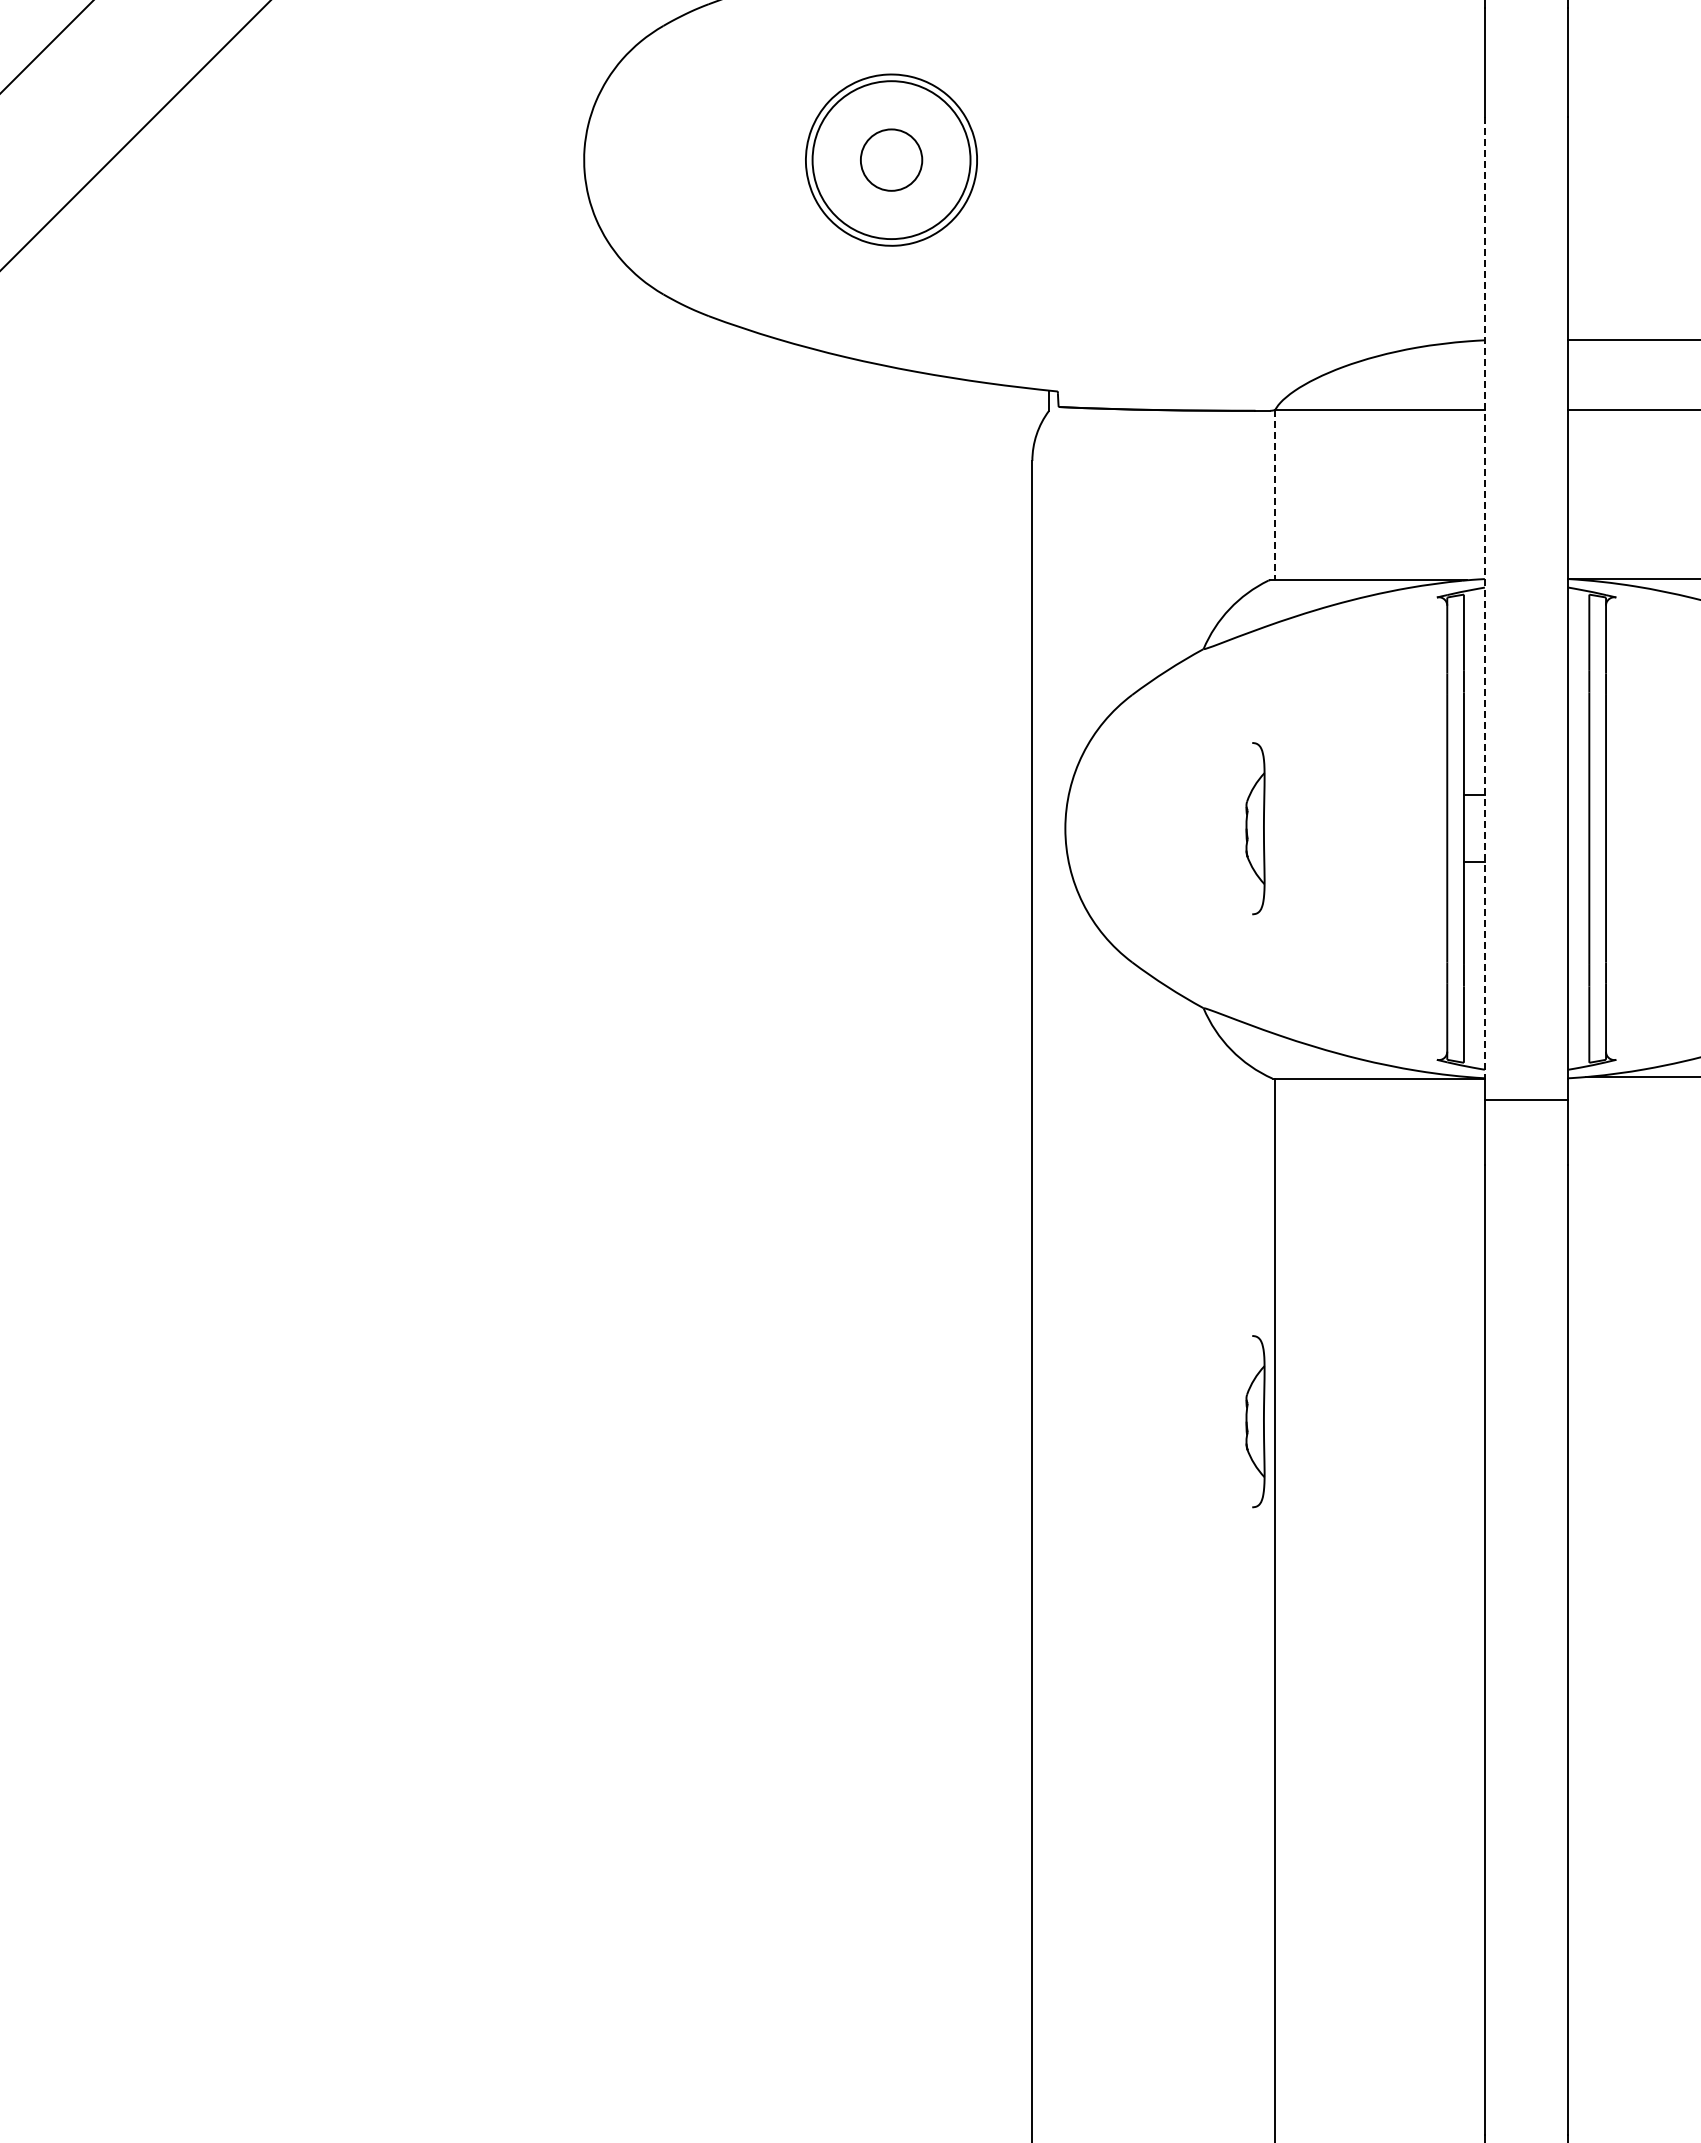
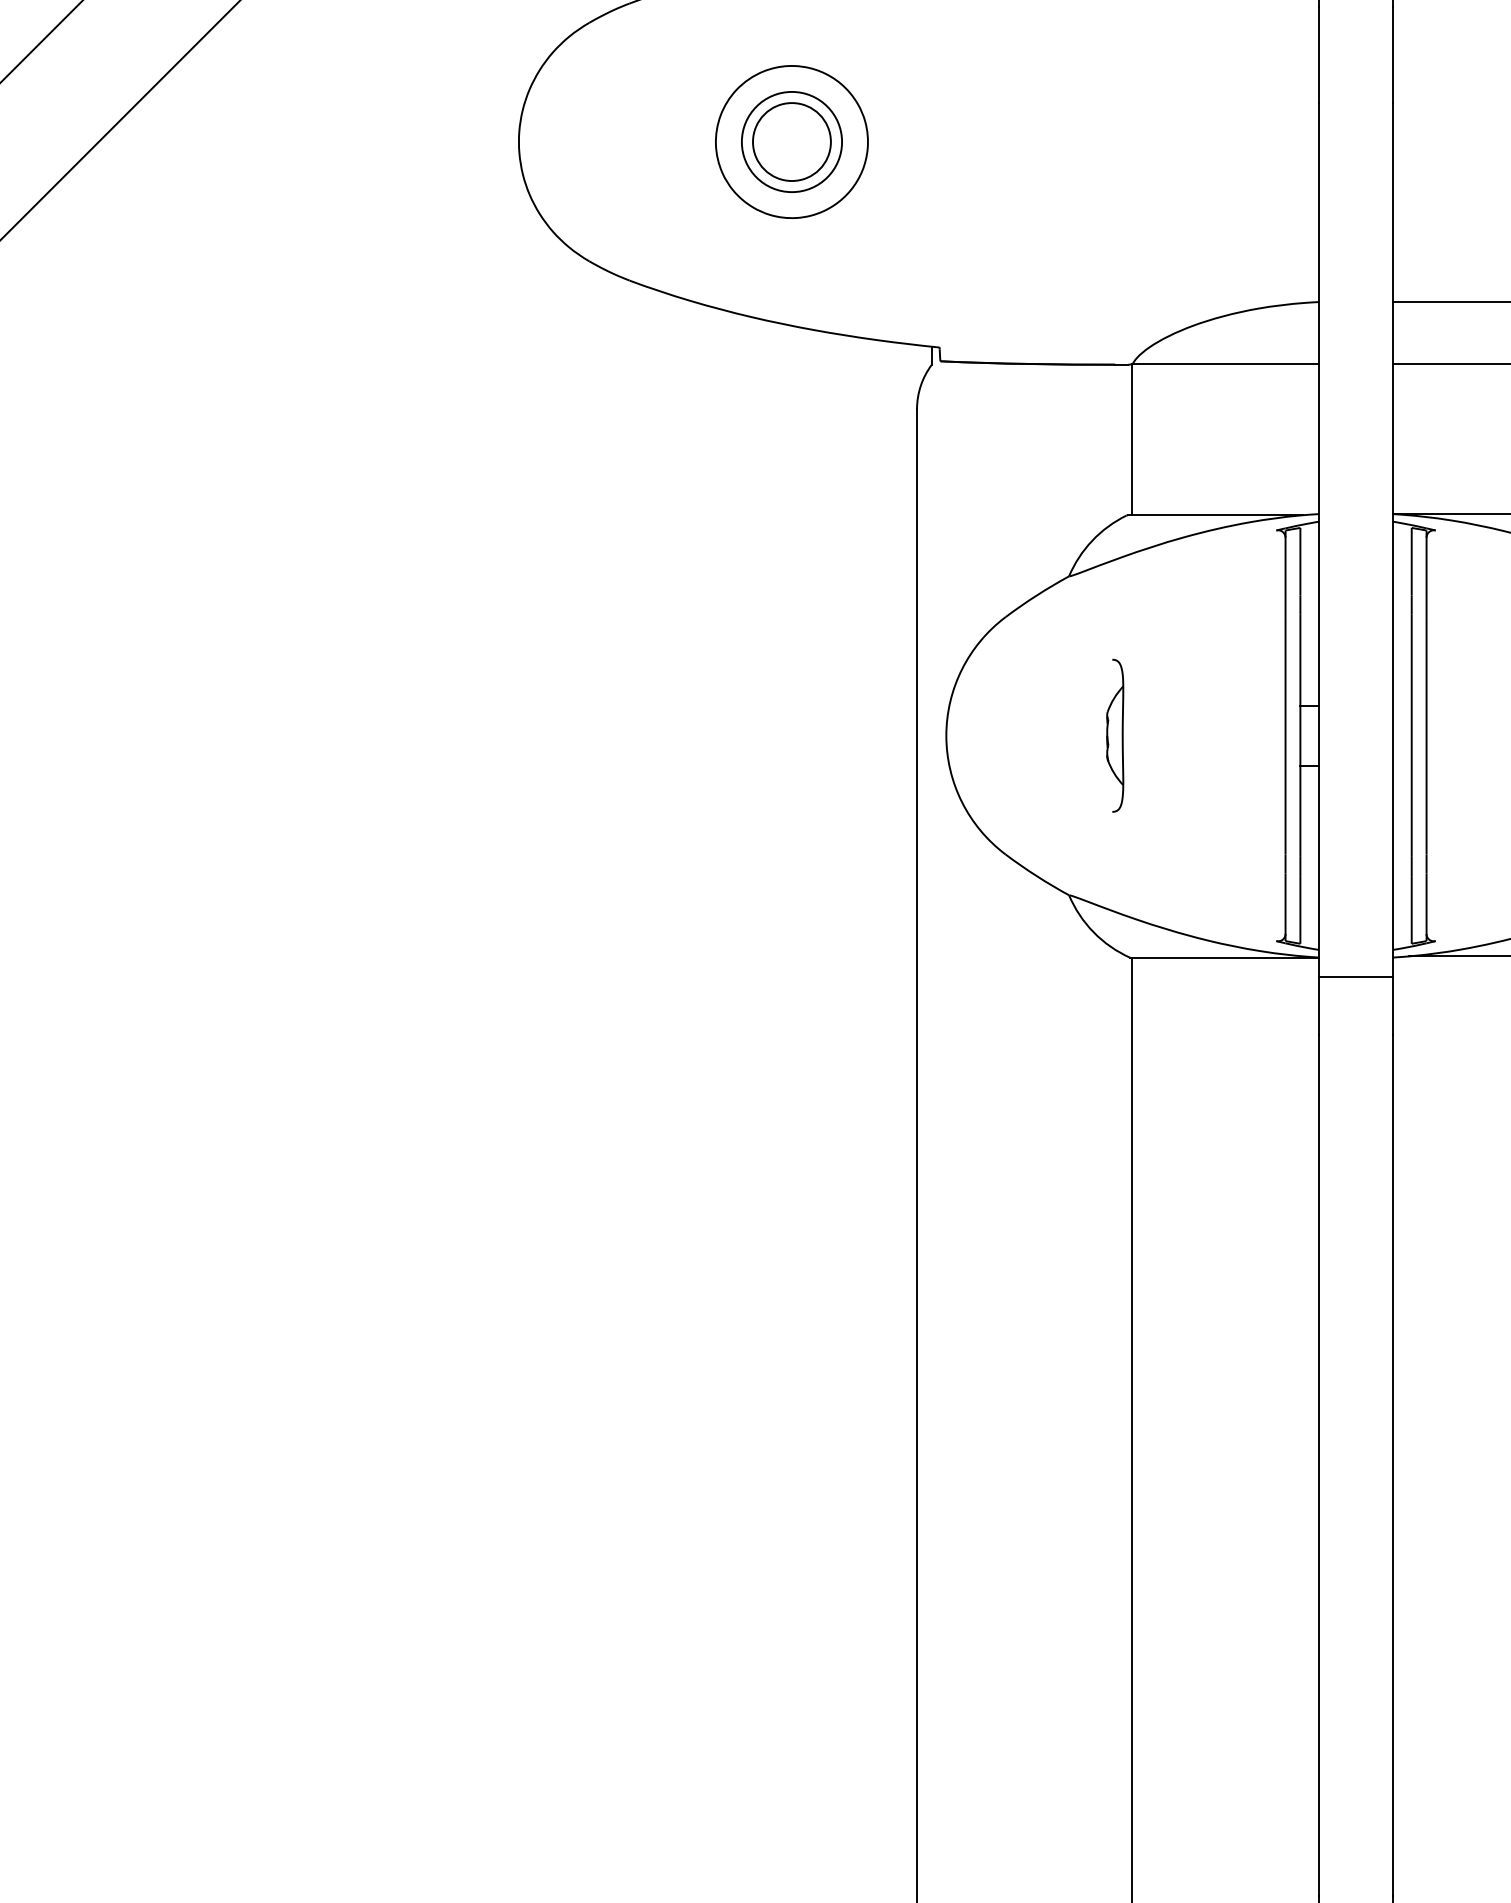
circle: (891, 159) -> (791, 141), size x0.71
circle: (891, 160) -> (791, 142), size x1.43
line: (1274, 495) -> (1132, 439), dashed -> solid
line: (1484, 598) -> (1318, 531), dashed -> solid
part: (1255, 1421) -> (1115, 1262), removed

